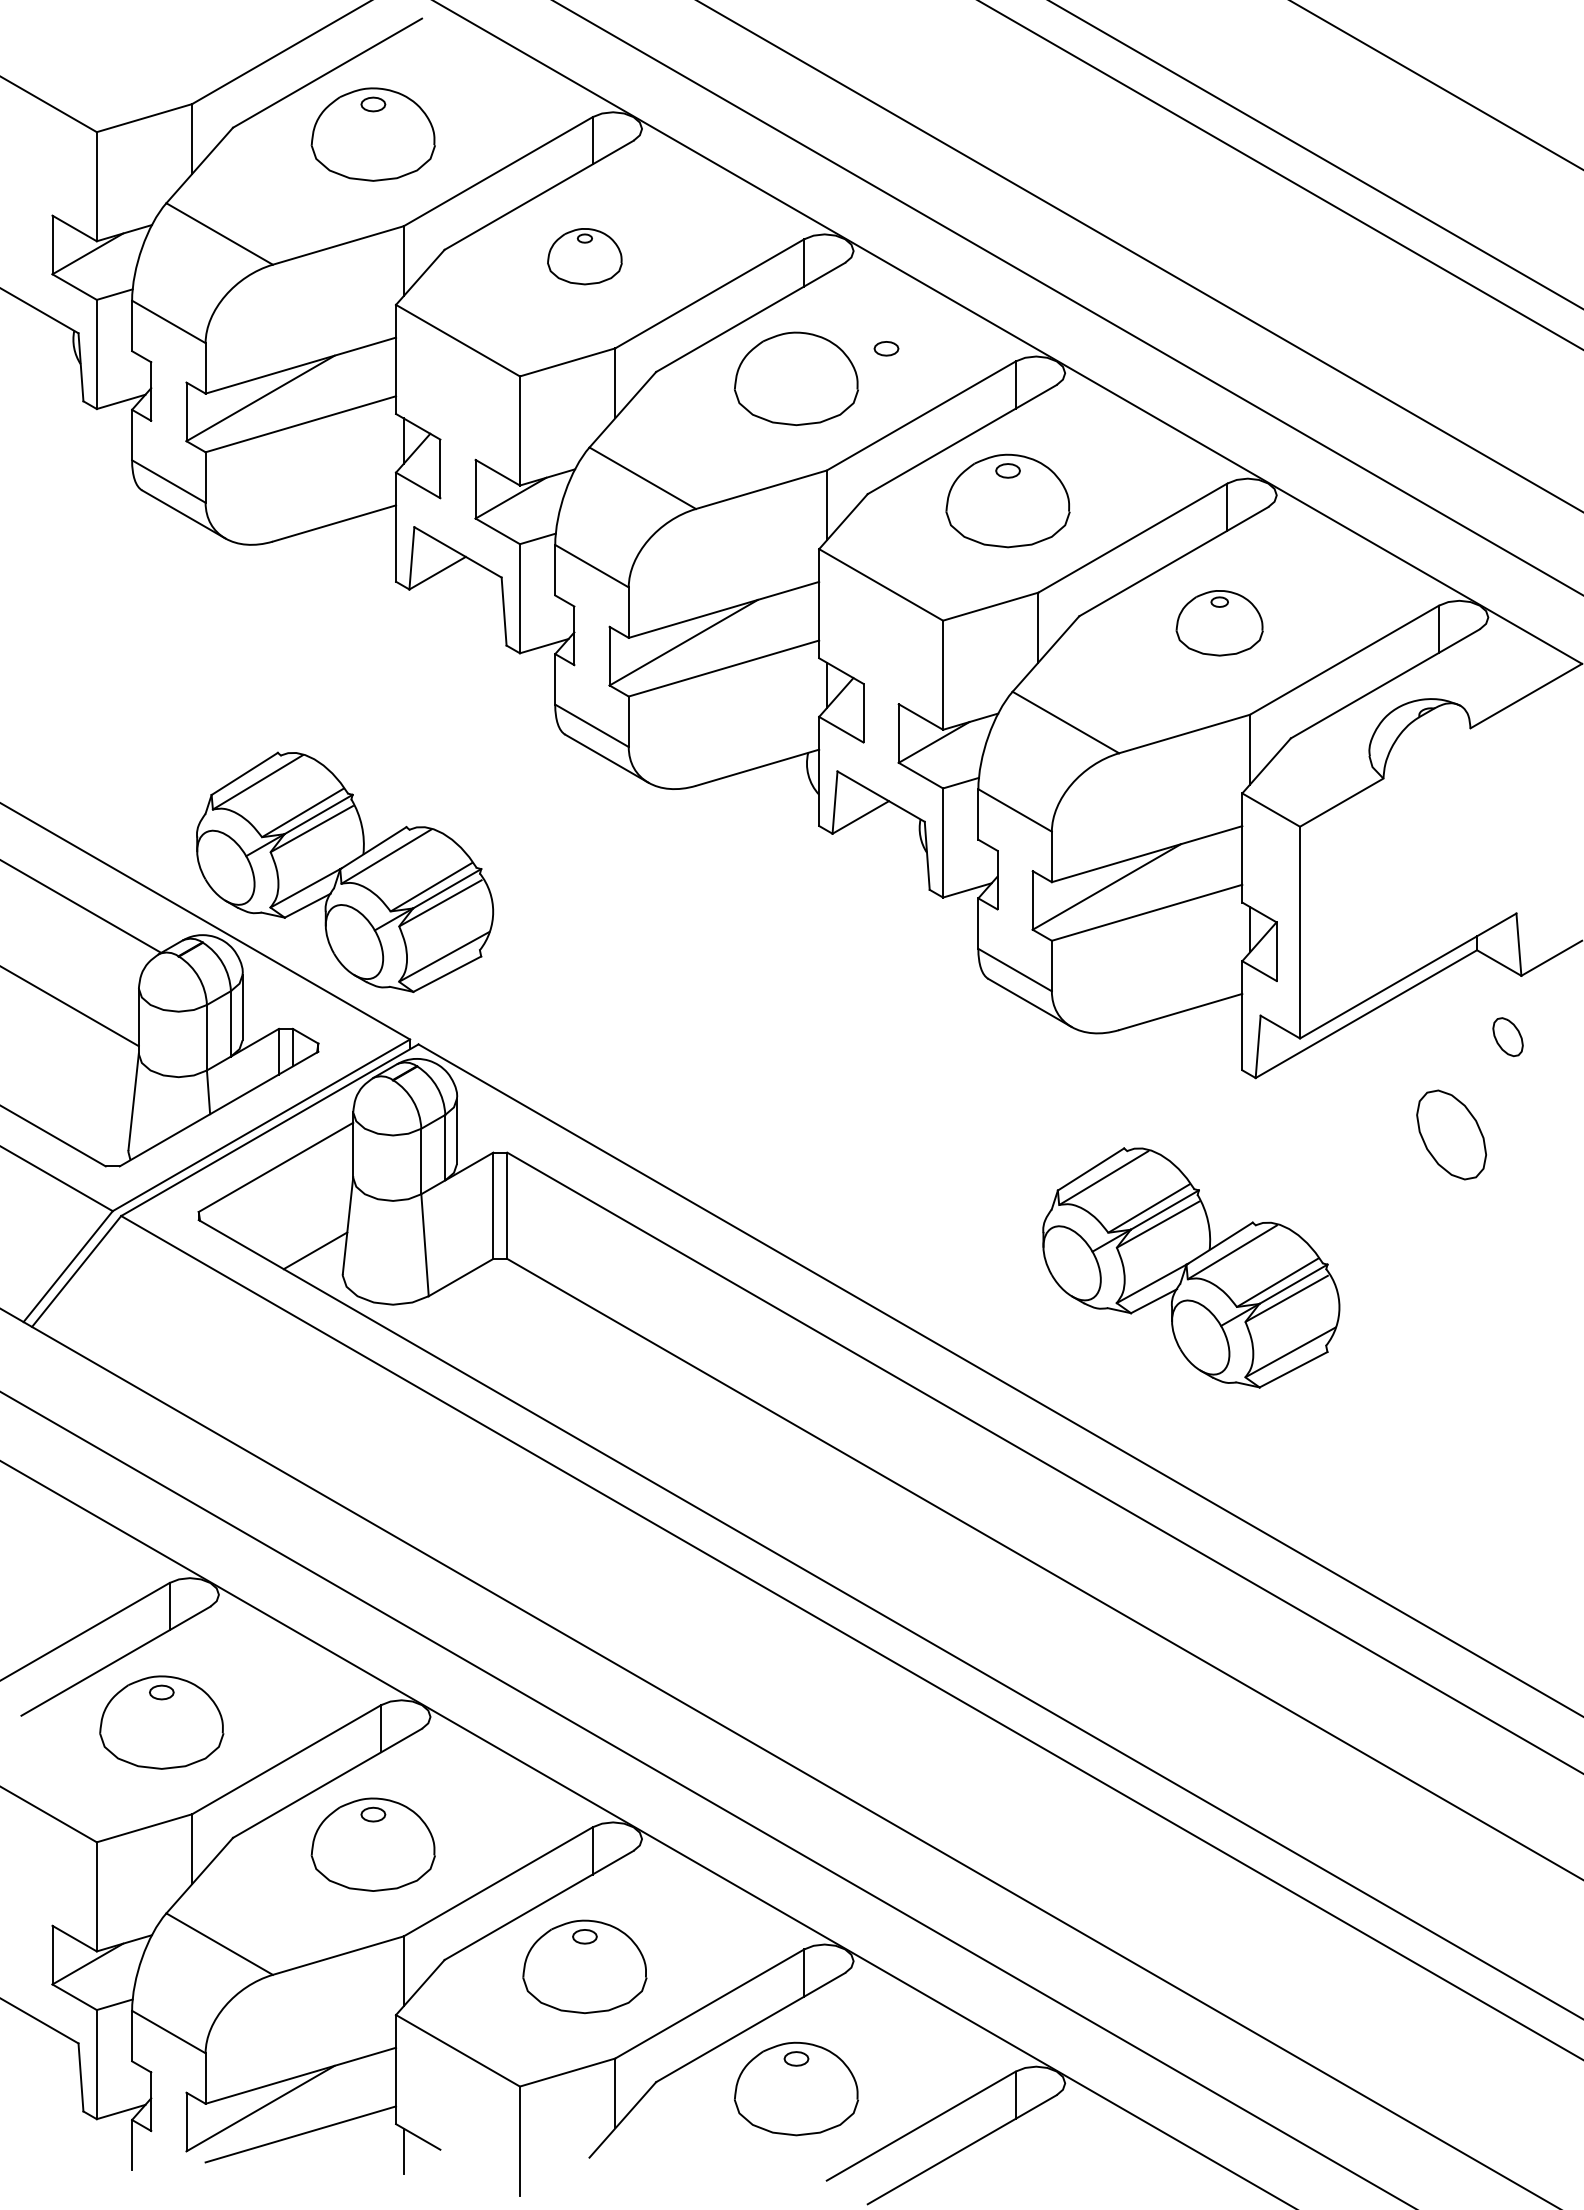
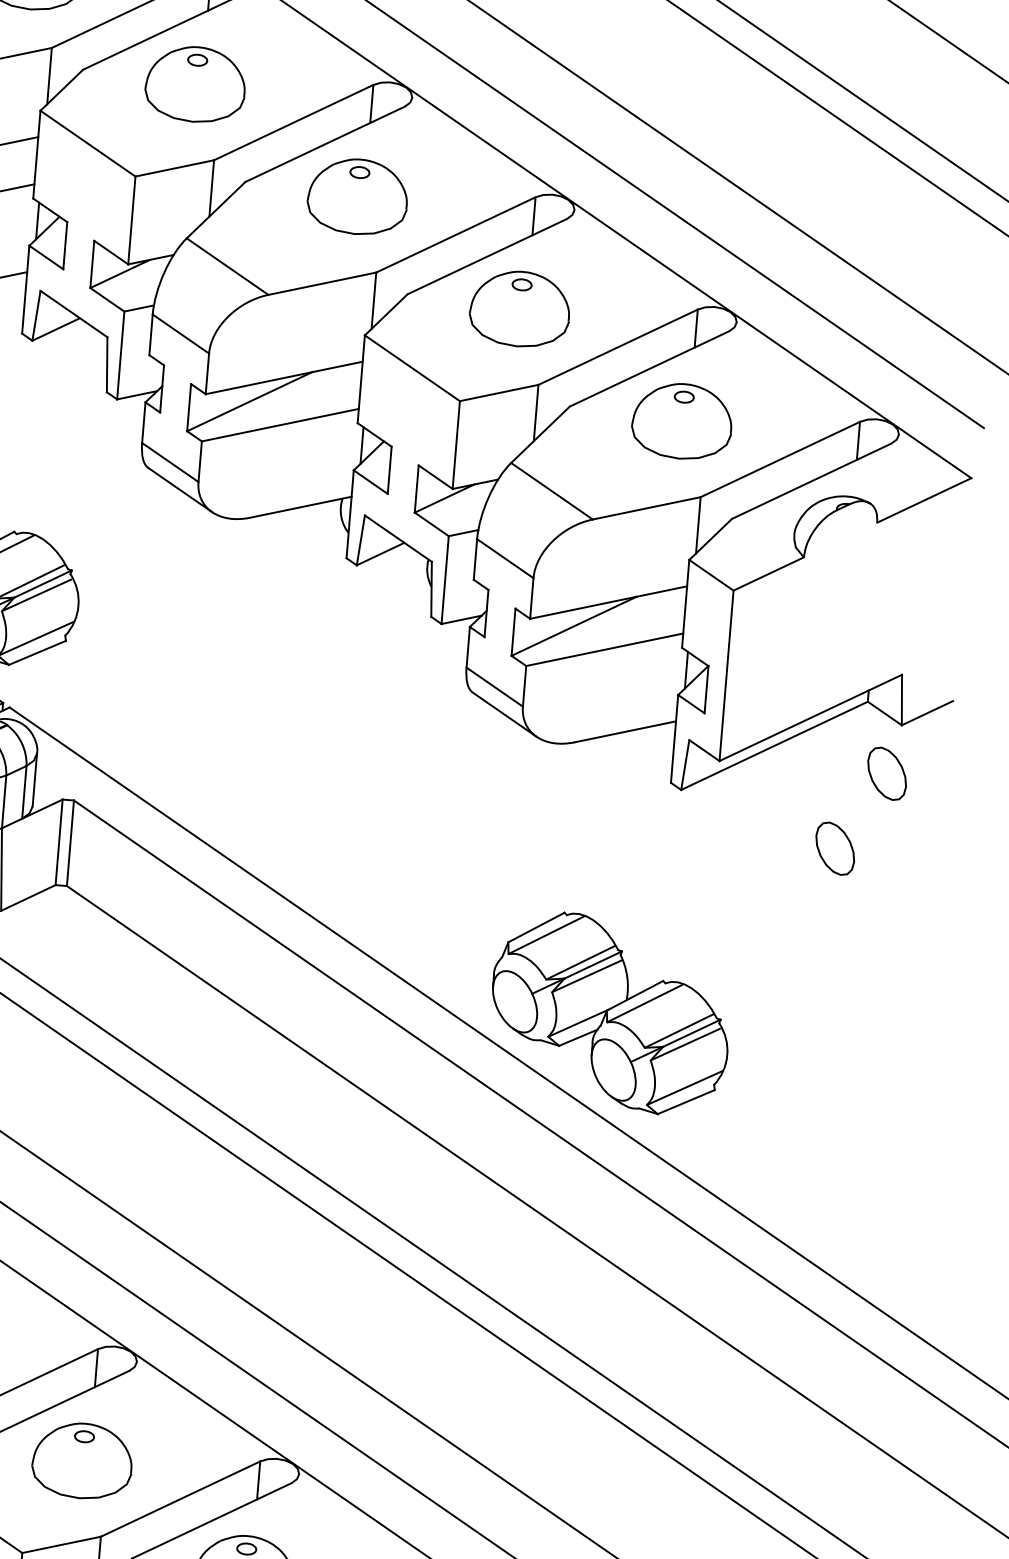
part: (584, 256) -> (195, 84), size x1.67
part: (886, 348) -> (359, 172), moved
part: (1219, 623) -> (682, 421), size x1.43
part: (1507, 1036) -> (886, 773), size x1.67
part: (1451, 1134) -> (835, 848), size x0.71
part: (1191, 1267) -> (610, 1013), moved

